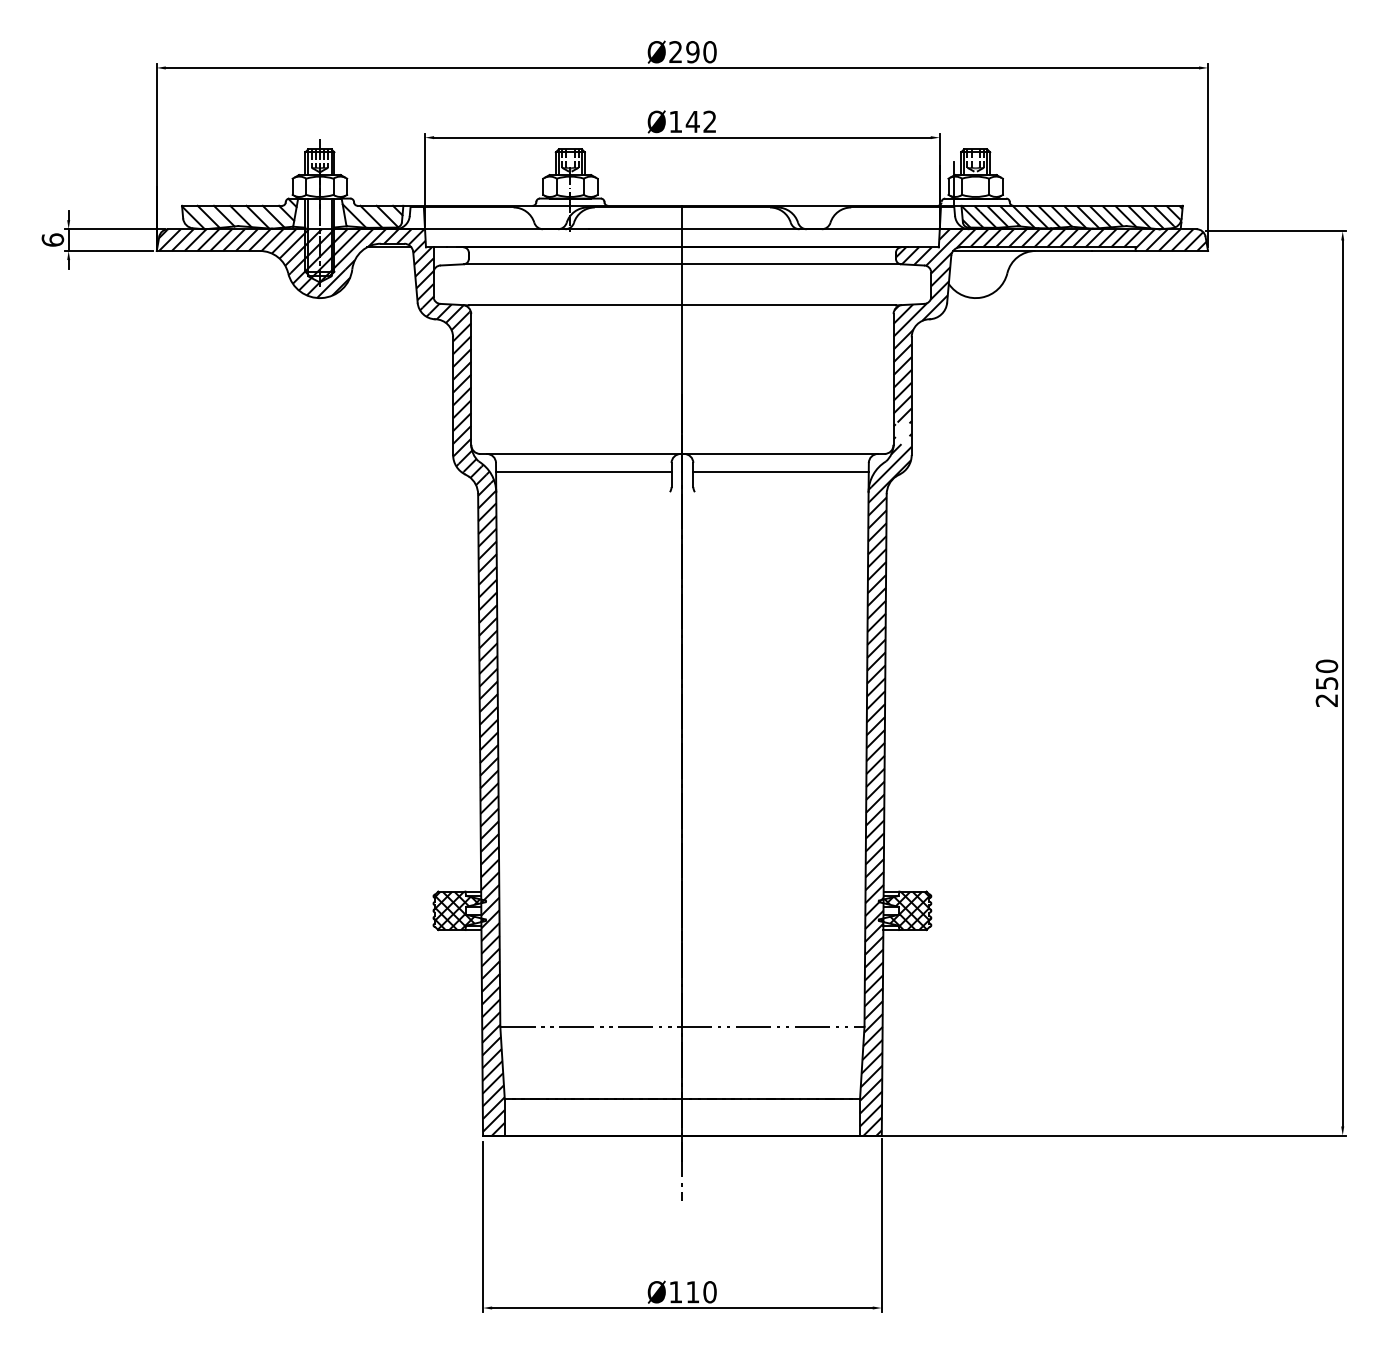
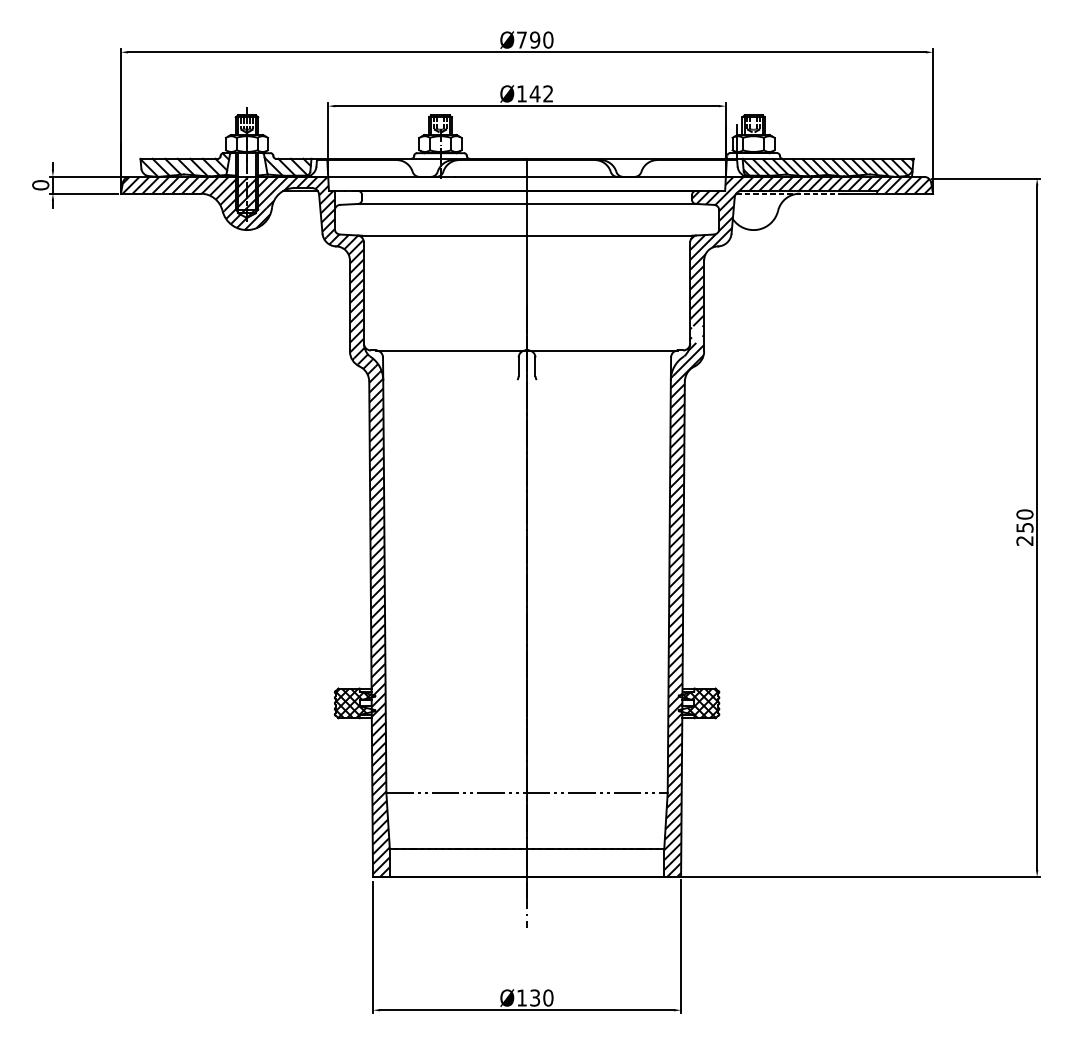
text: (675, 51) -> (521, 39), Ø290 -> Ø790
text: (52, 239) -> (40, 184), 6 -> 0
line: (1022, 251) -> (789, 194), solid -> dashed
line: (583, 472) -> (450, 364), removed
line: (780, 472) -> (602, 364), removed
text: (692, 1292) -> (534, 998), Ø110 -> Ø130

